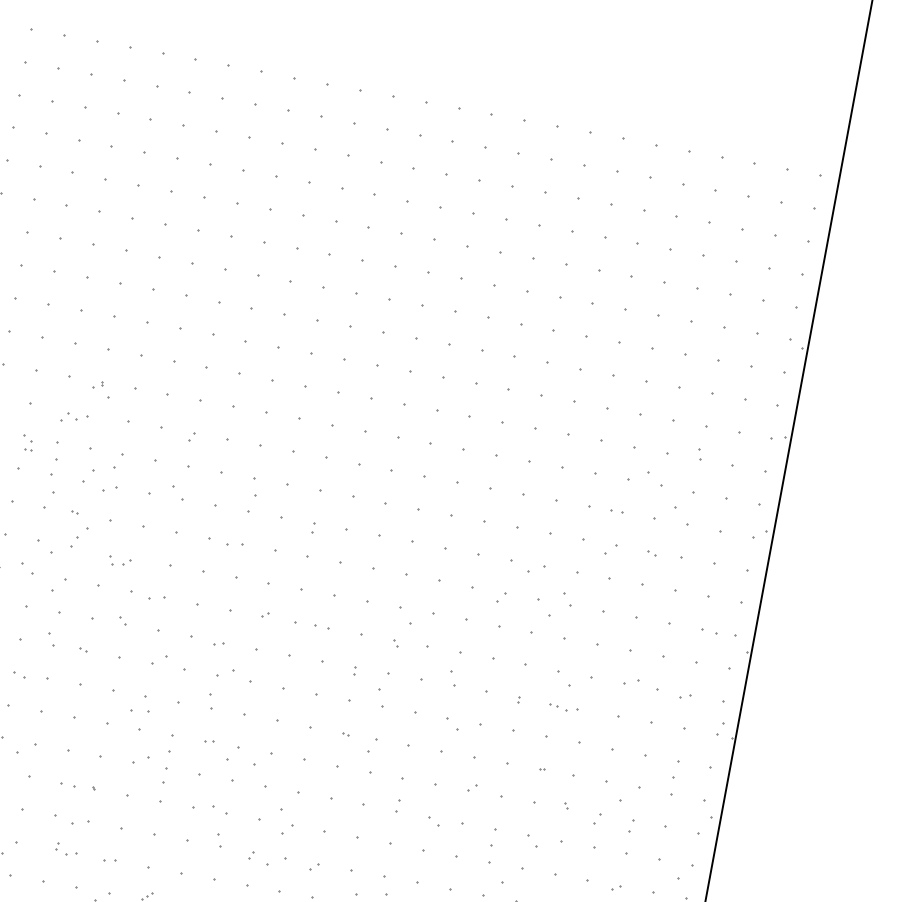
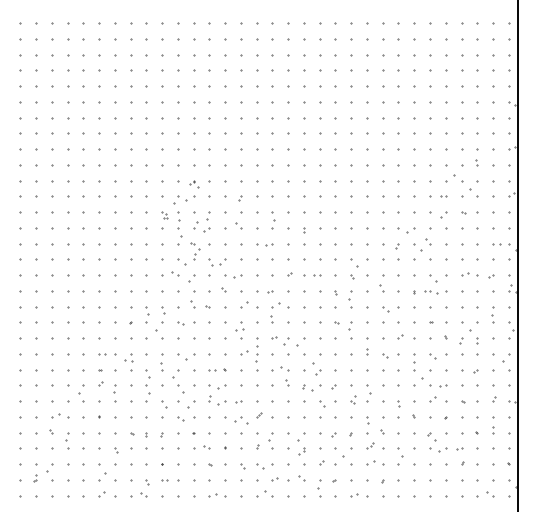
part: (75, 417) -> (184, 199), size x1.67
part: (119, 561) -> (217, 262), size x1.67
part: (563, 708) -> (435, 292), size x1.67
part: (66, 849) -> (217, 400), size x1.67

